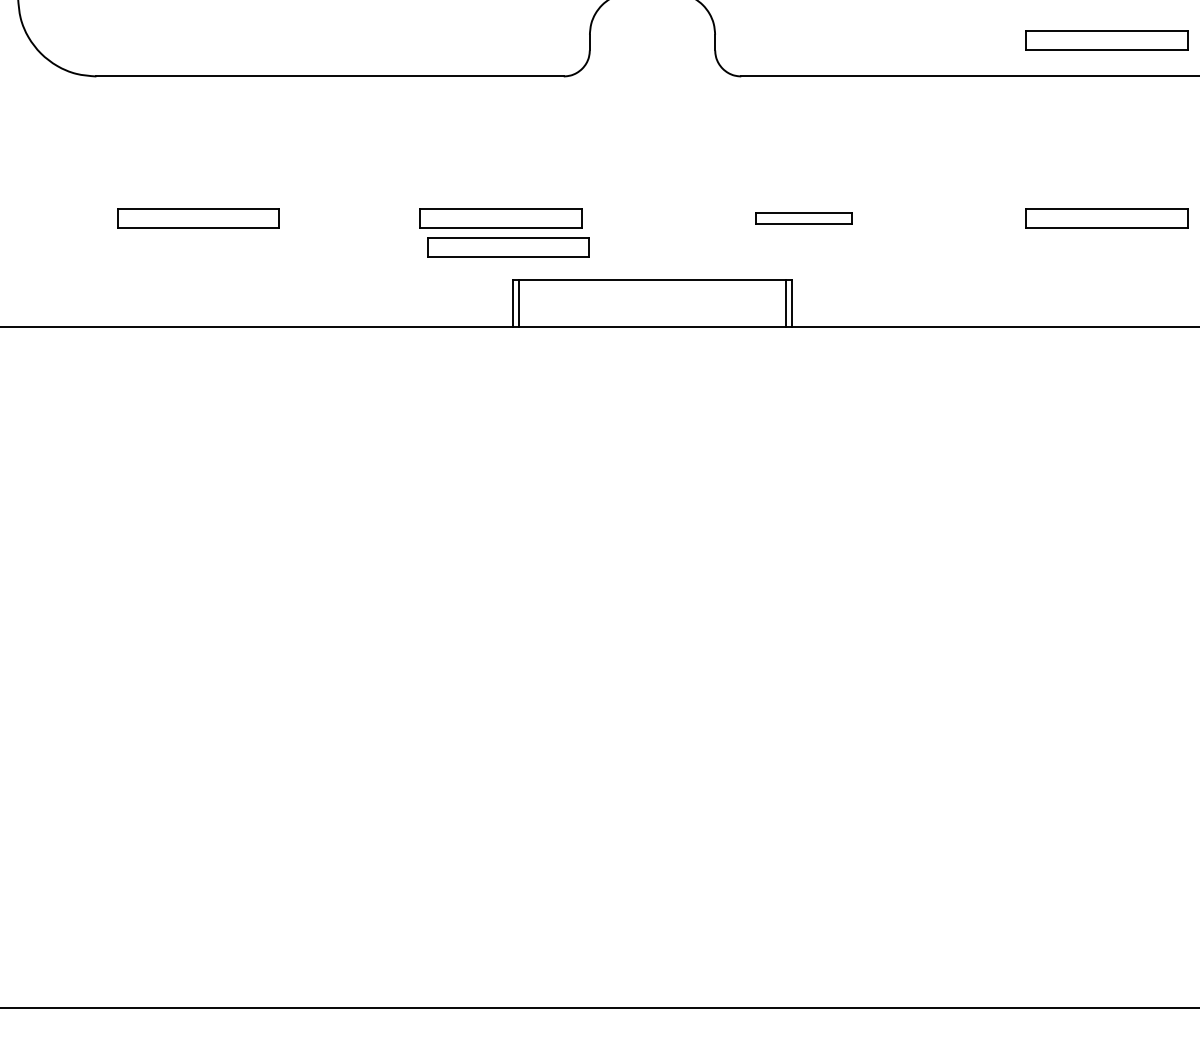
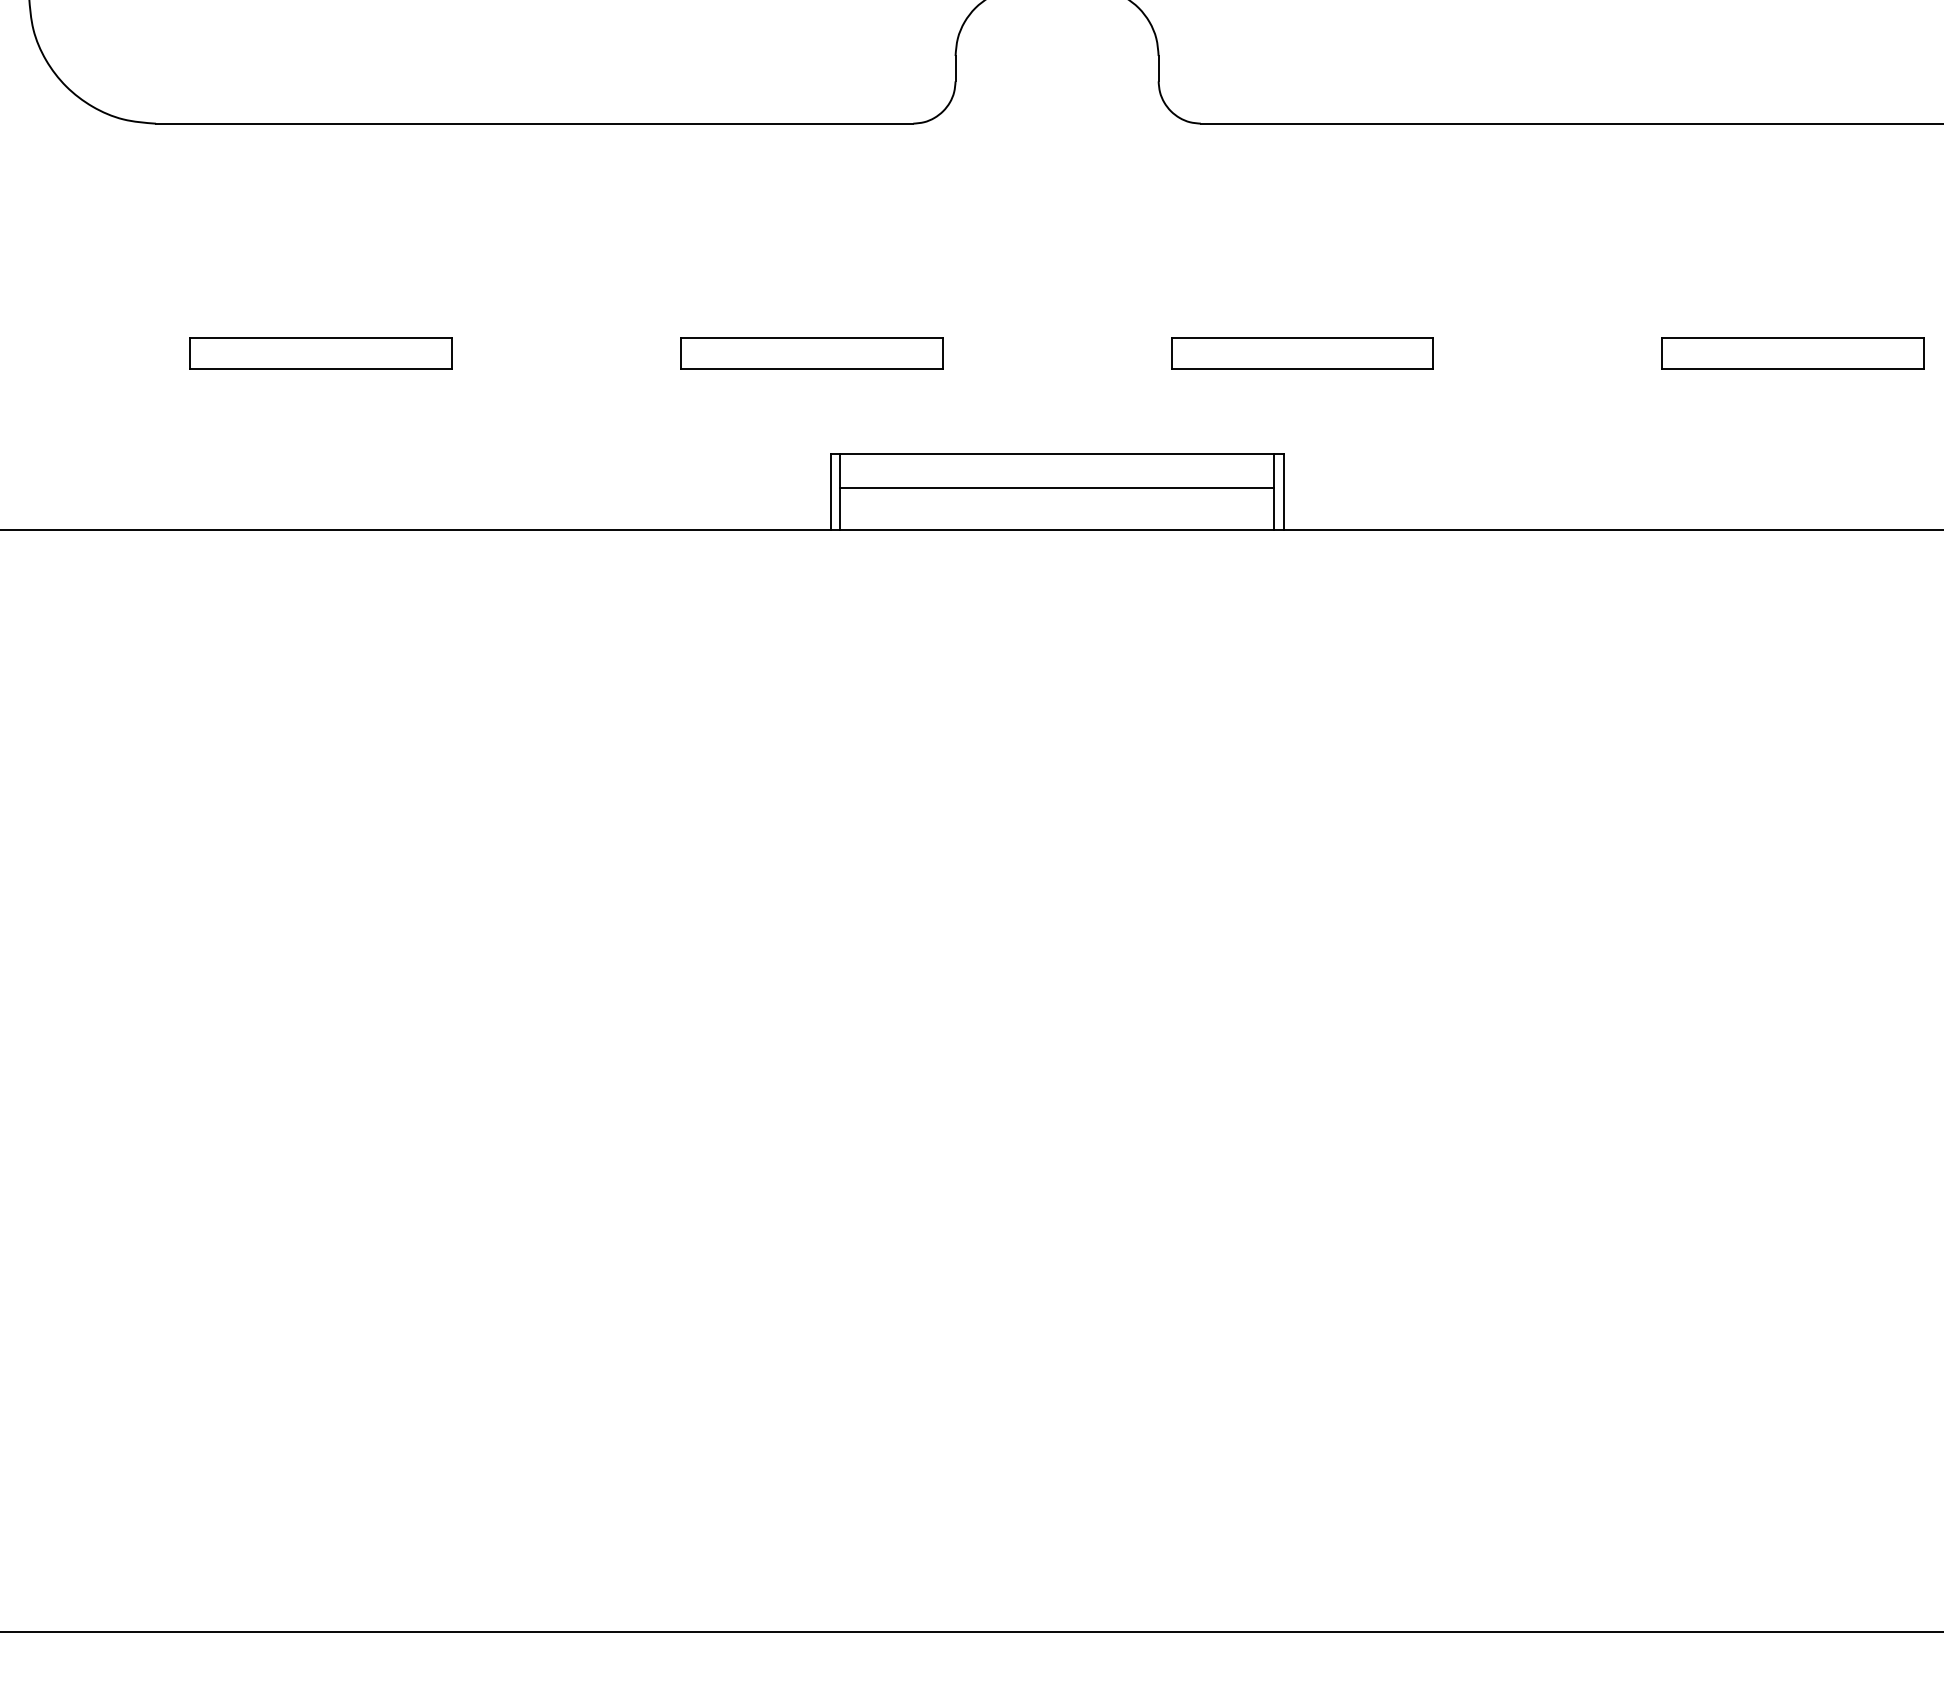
part: (1106, 40) -> (1792, 65), removed
part: (803, 218) -> (1301, 353), size x1.67
part: (508, 247) -> (823, 400), removed
line: (652, 301) -> (1057, 488), added

